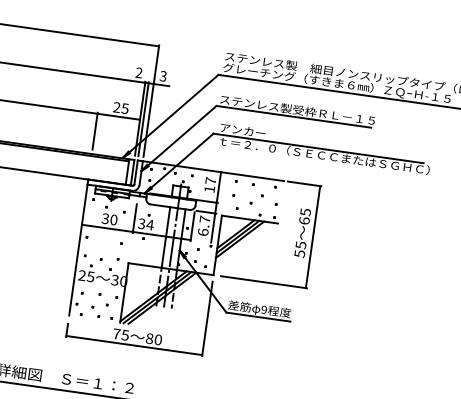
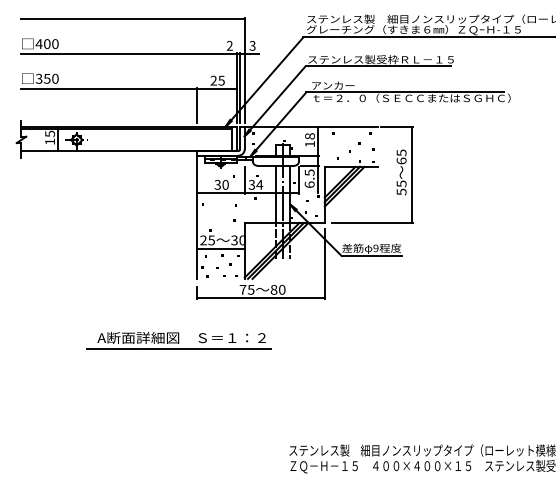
text: (211, 181) -> (310, 136), 17 -> 18
text: (204, 219) -> (309, 172), 6.7 -> 6.5
line: (98, 286) -> (220, 248), added

